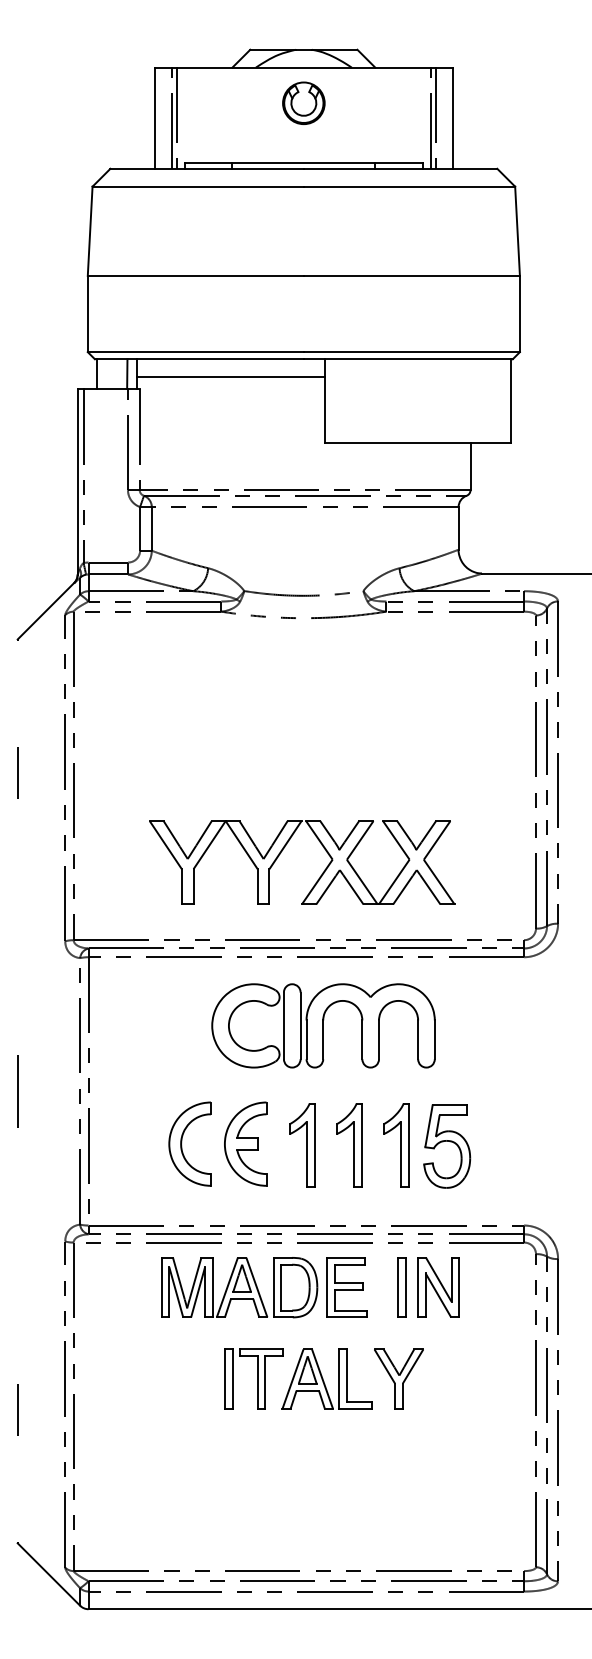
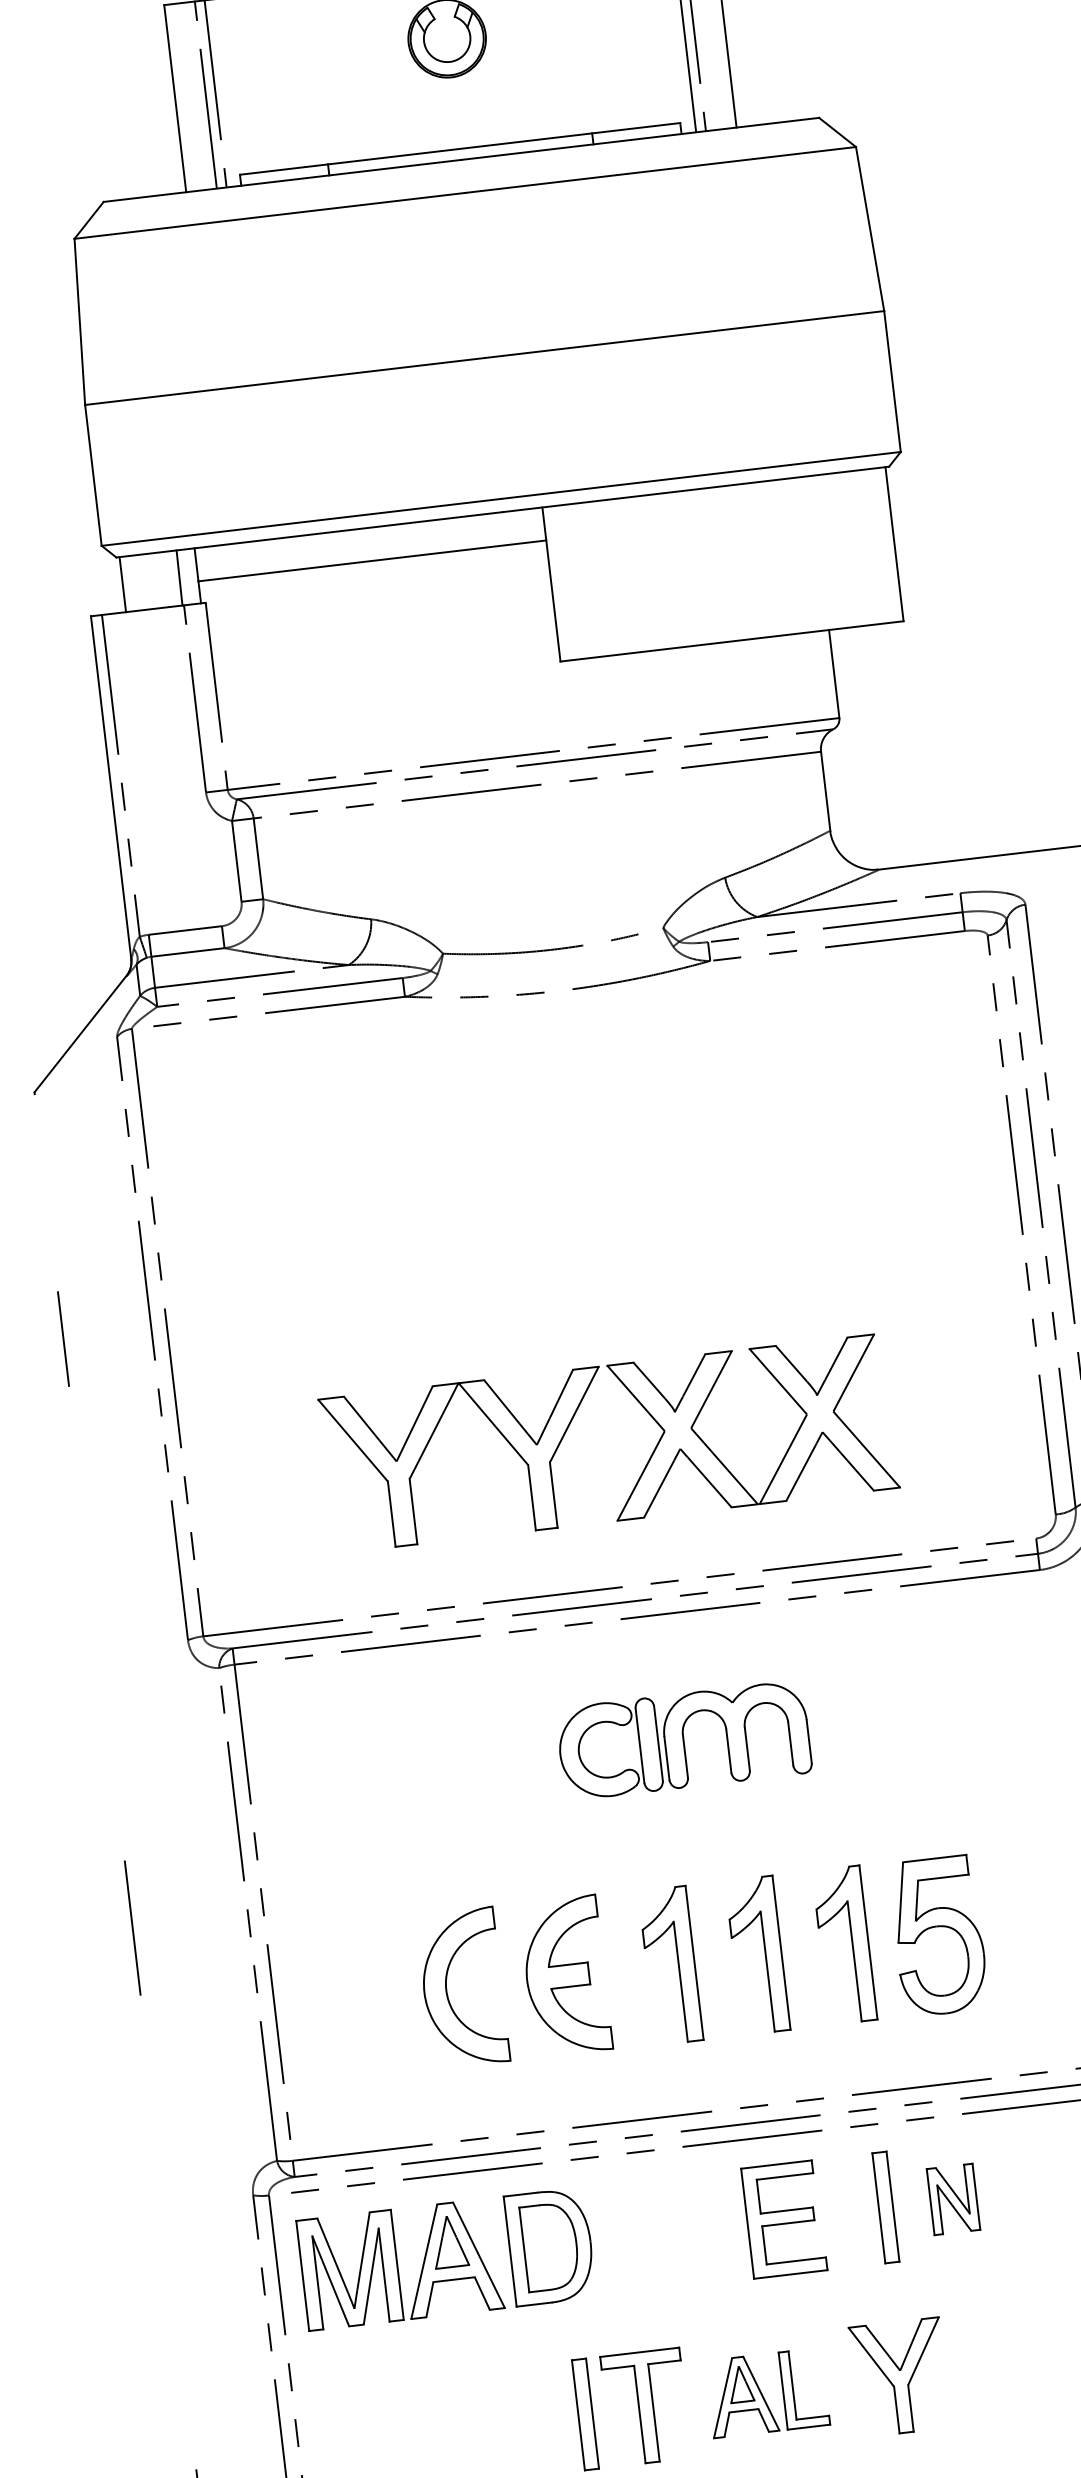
part: (323, 1025) -> (683, 1739), size x0.6
part: (239, 1287) -> (446, 2258), moved
part: (438, 1287) -> (953, 2199), size x0.6
part: (326, 1378) -> (766, 2391), size x0.7

